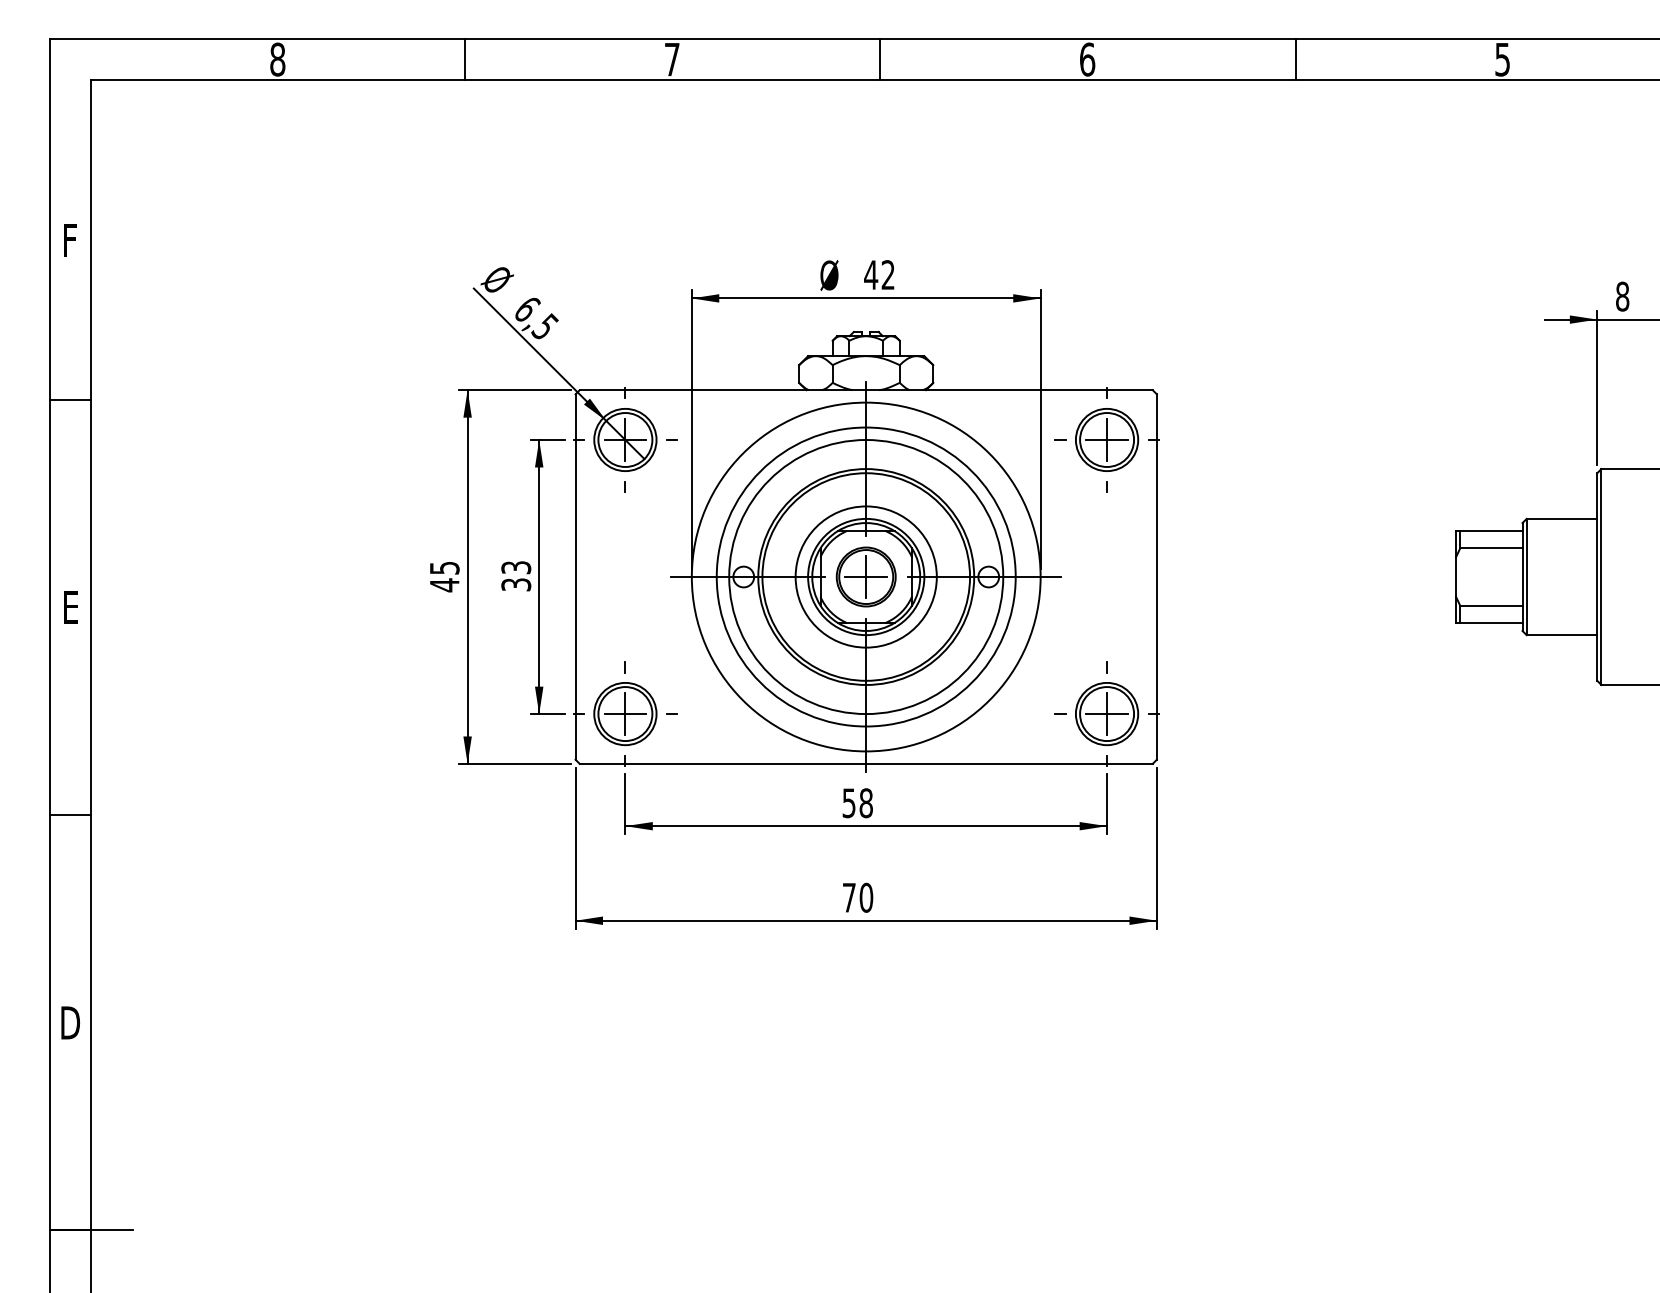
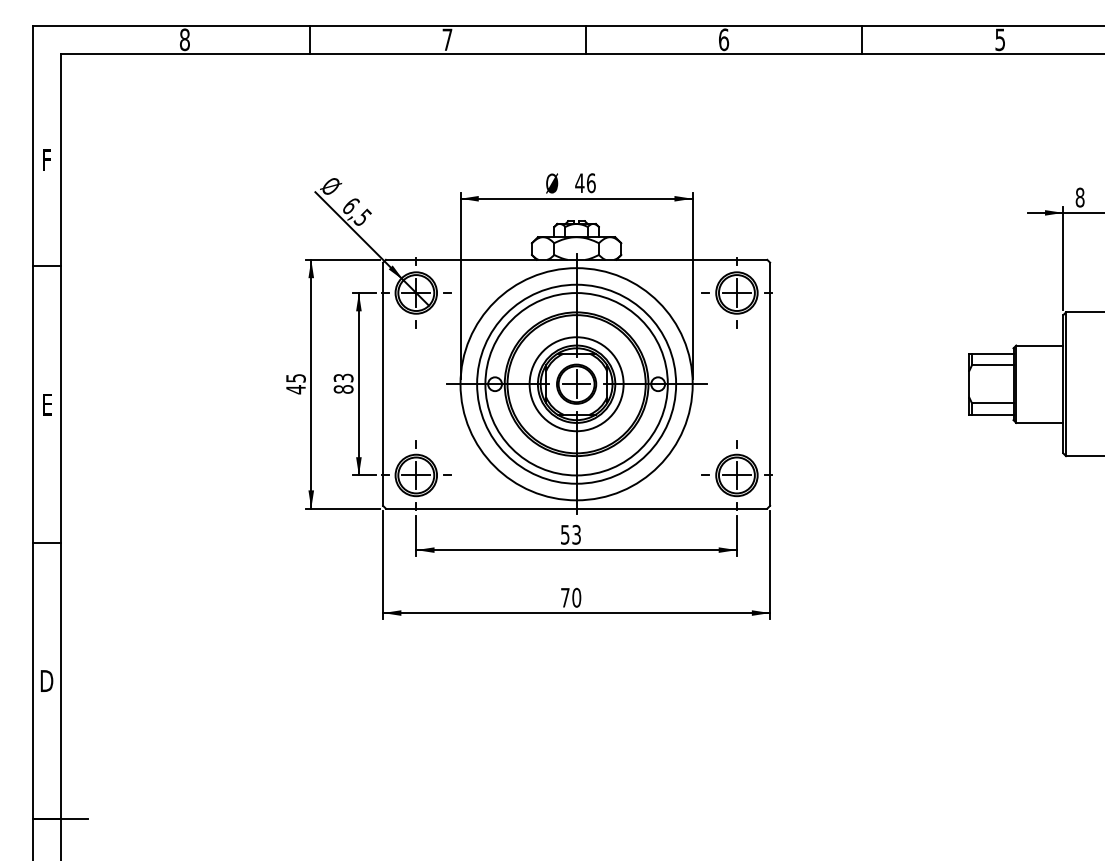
text: (888, 275) -> (591, 183), 42 -> 46
text: (516, 584) -> (343, 389), 33 -> 83
text: (866, 802) -> (576, 534), 58 -> 53

